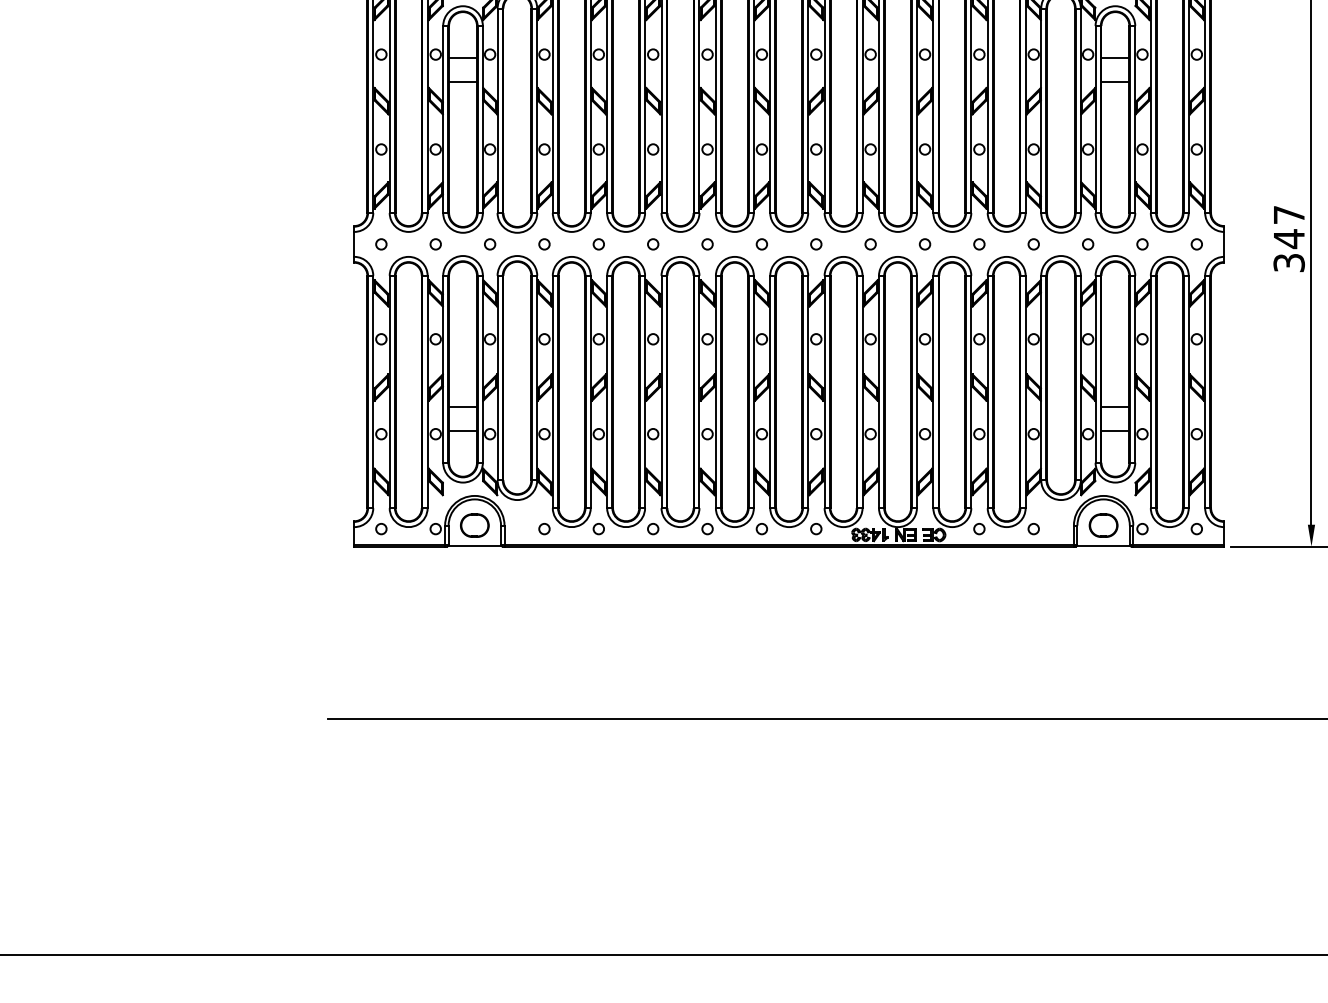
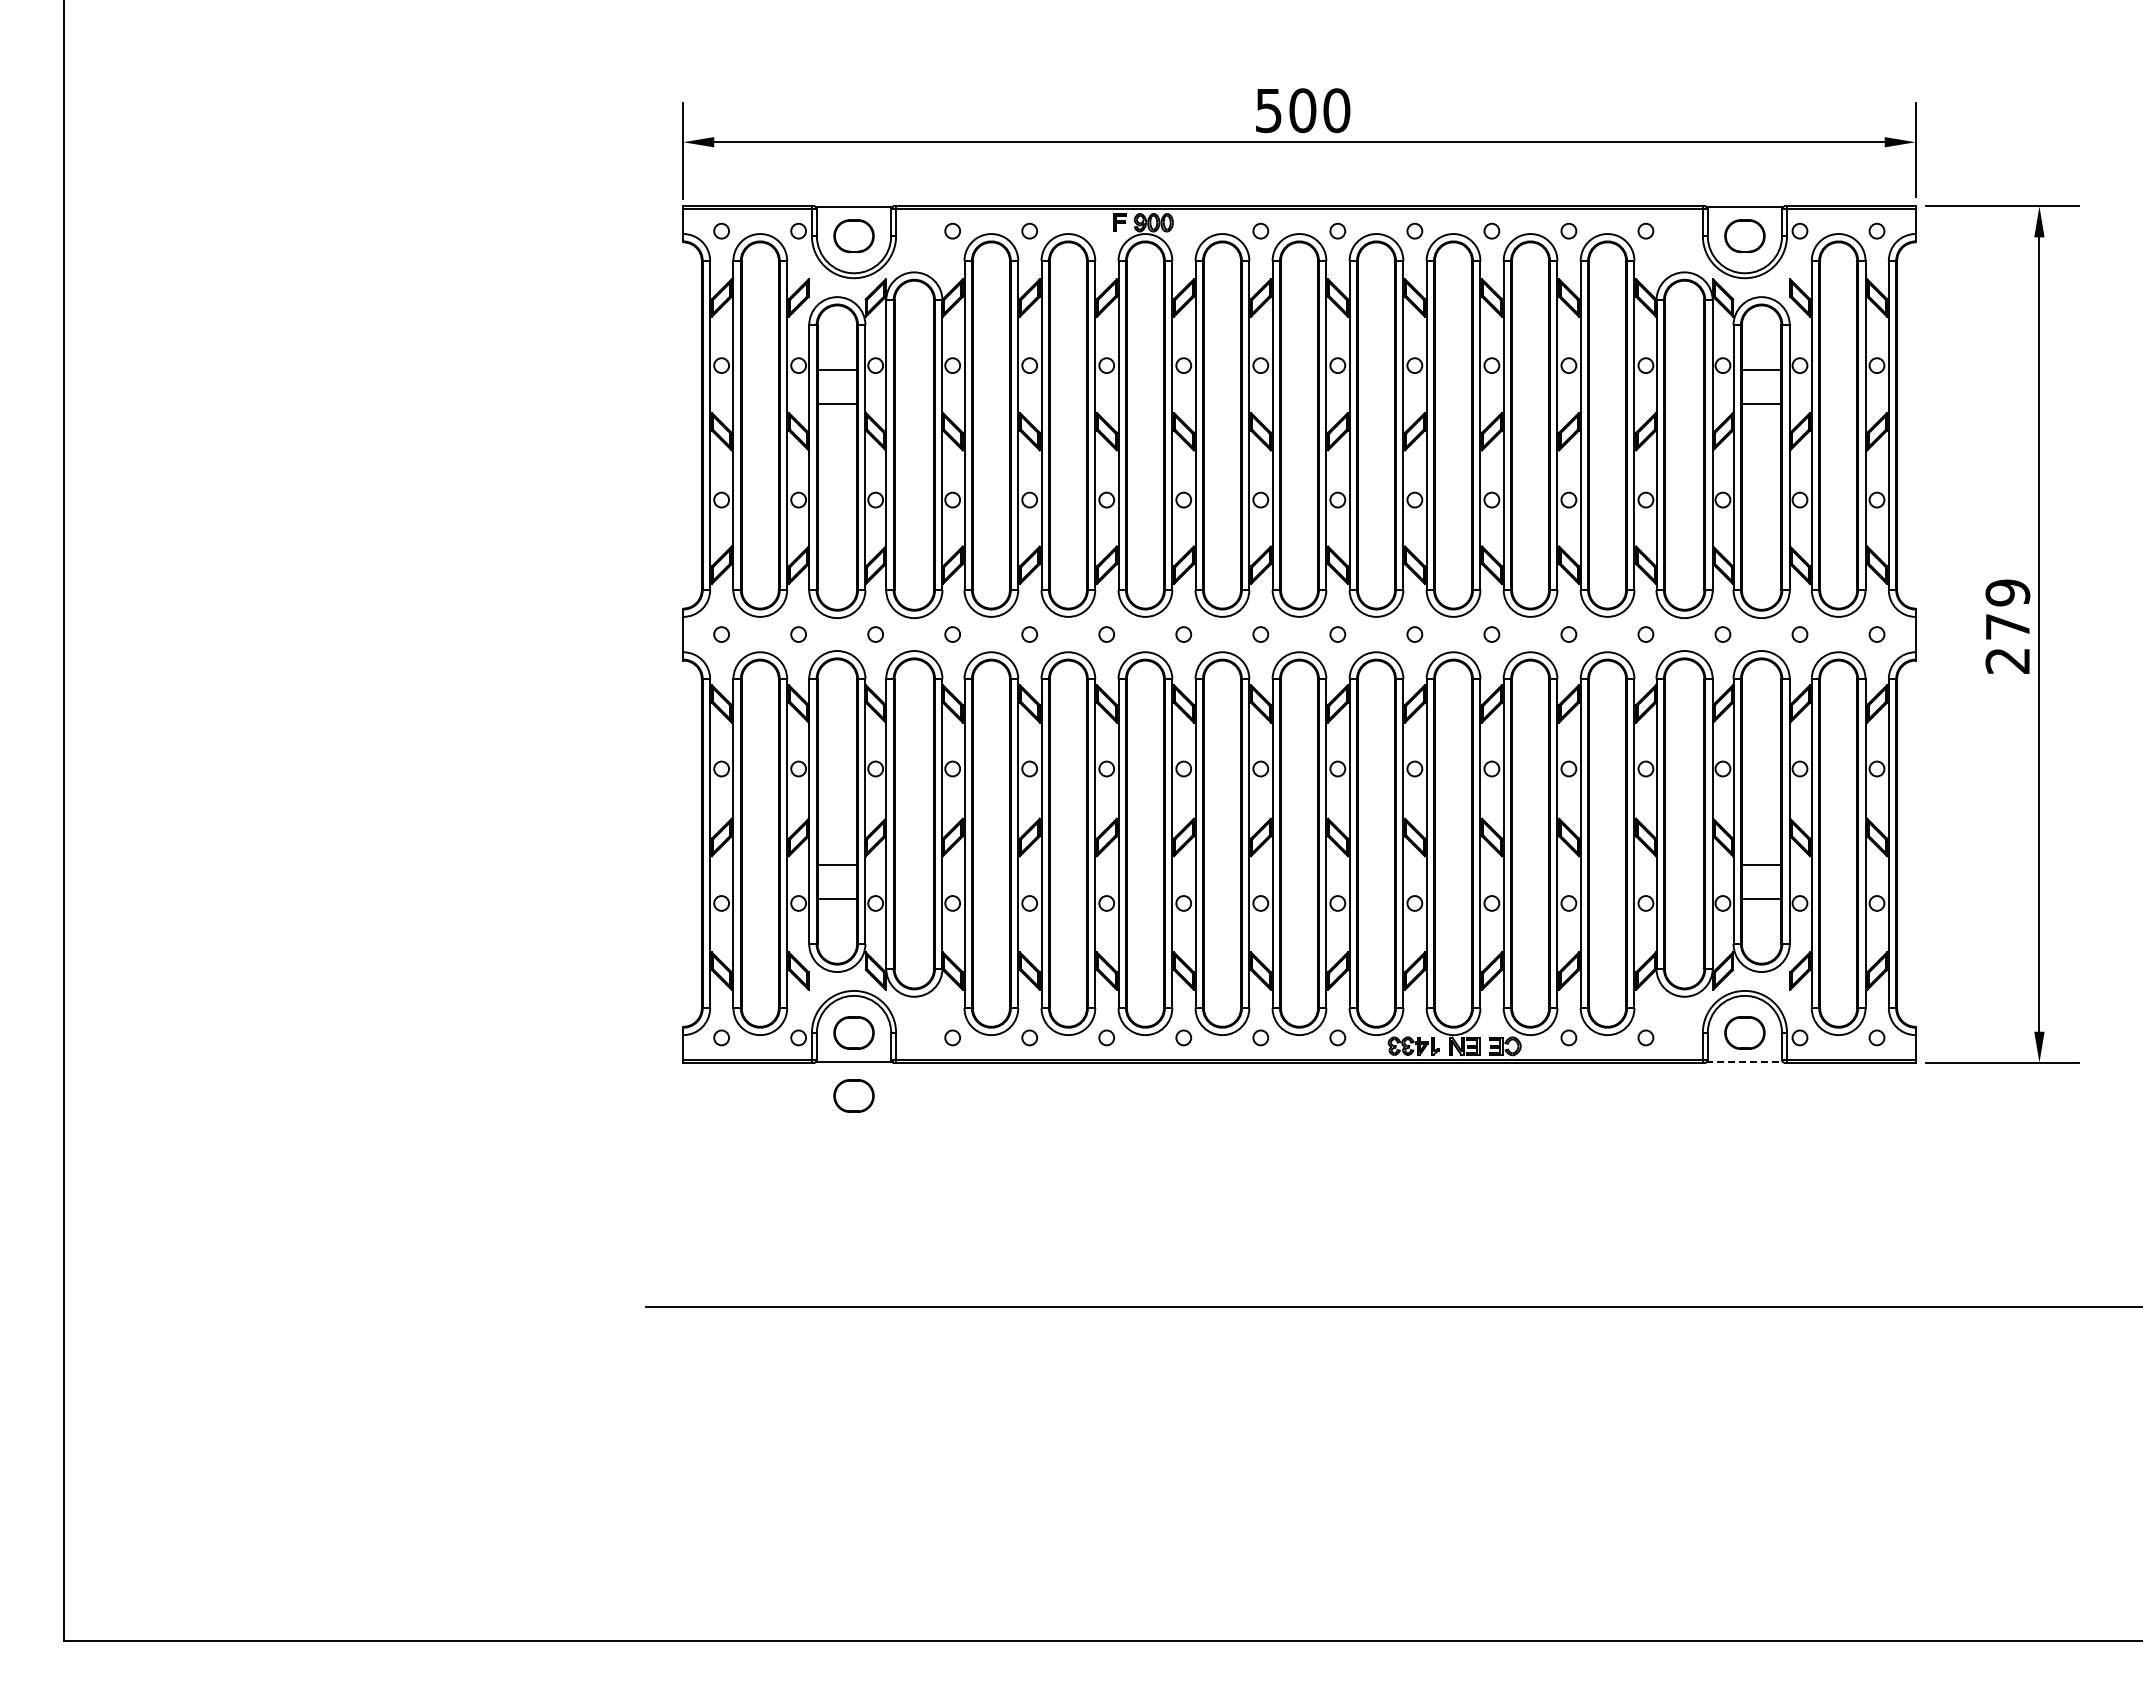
text: (1288, 238) -> (2007, 626), 347 -> 279
line: (1104, 546) -> (1745, 1062), solid -> dashed
part: (474, 569) -> (853, 1095), added

